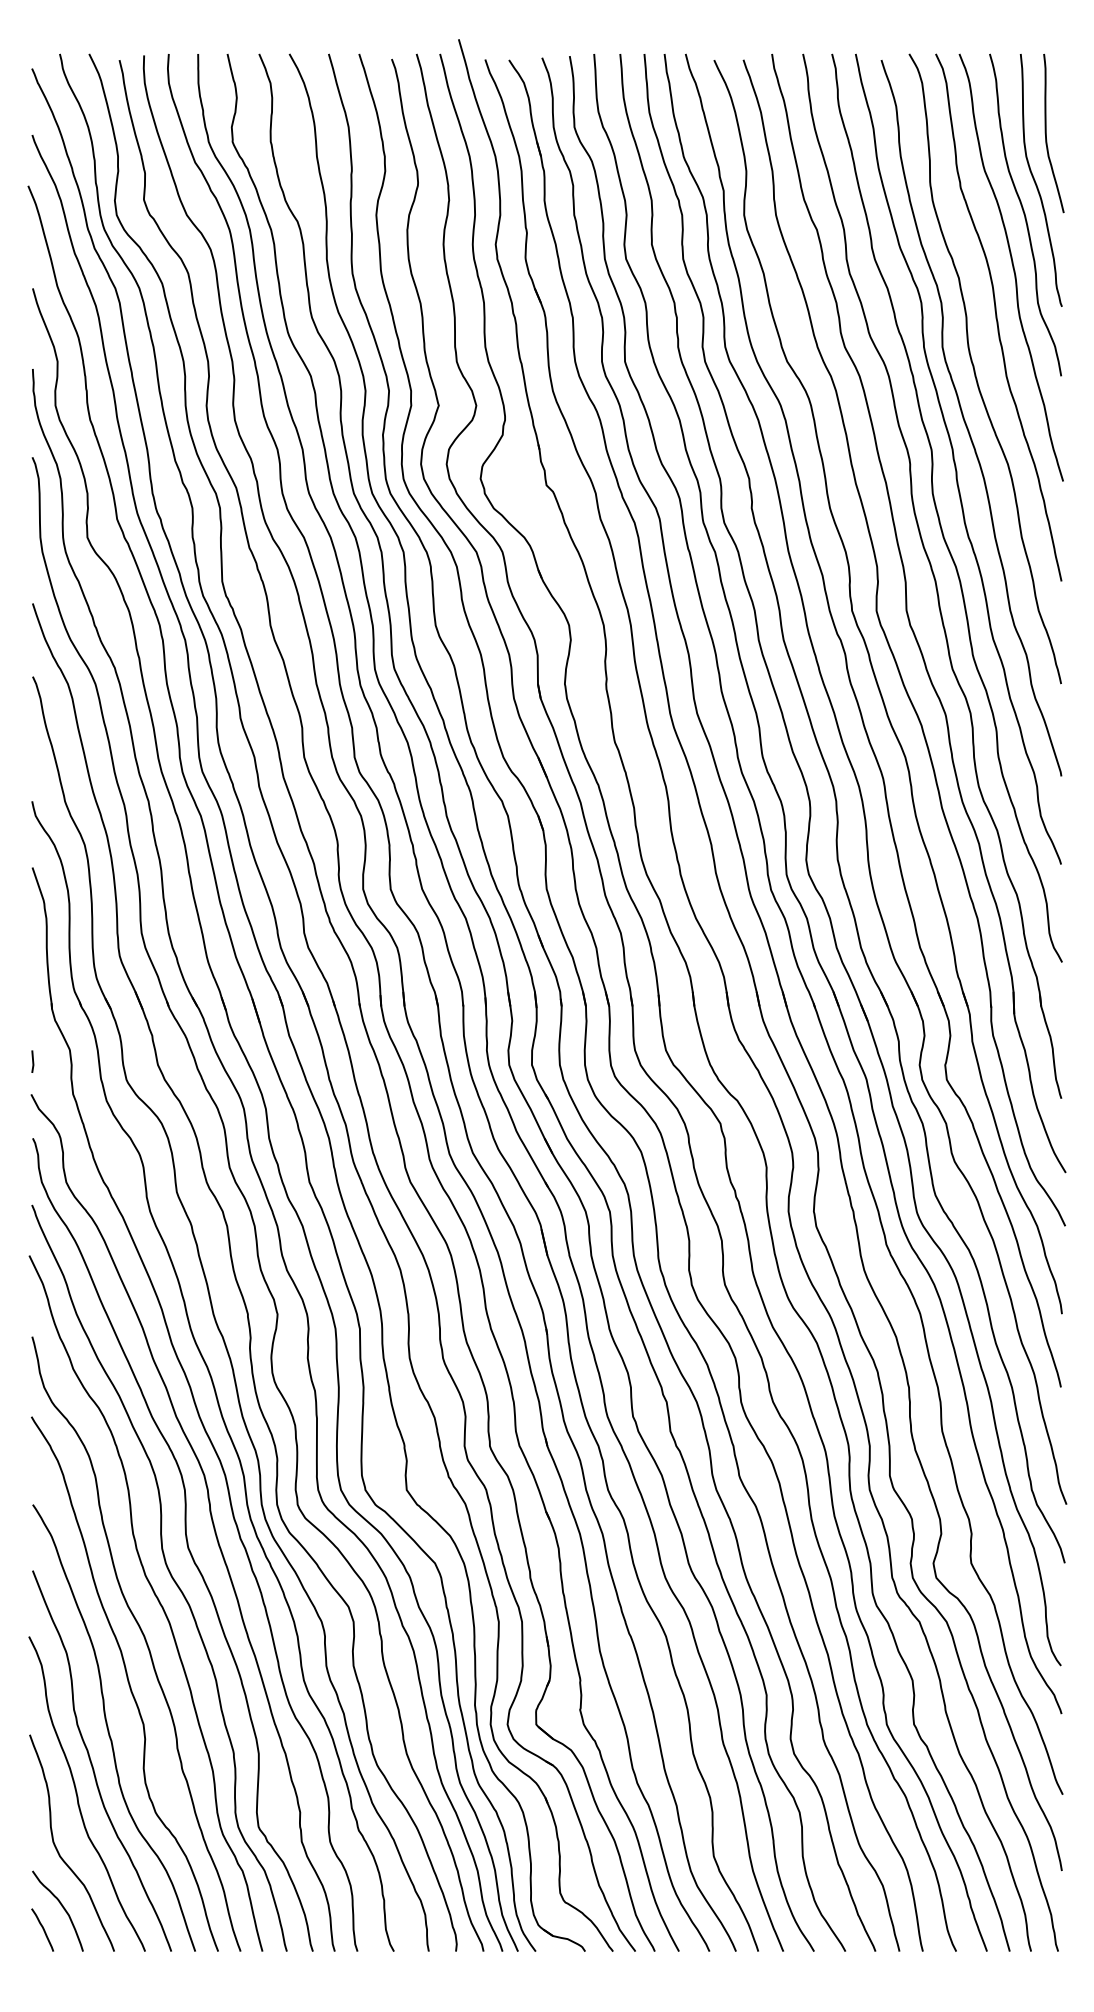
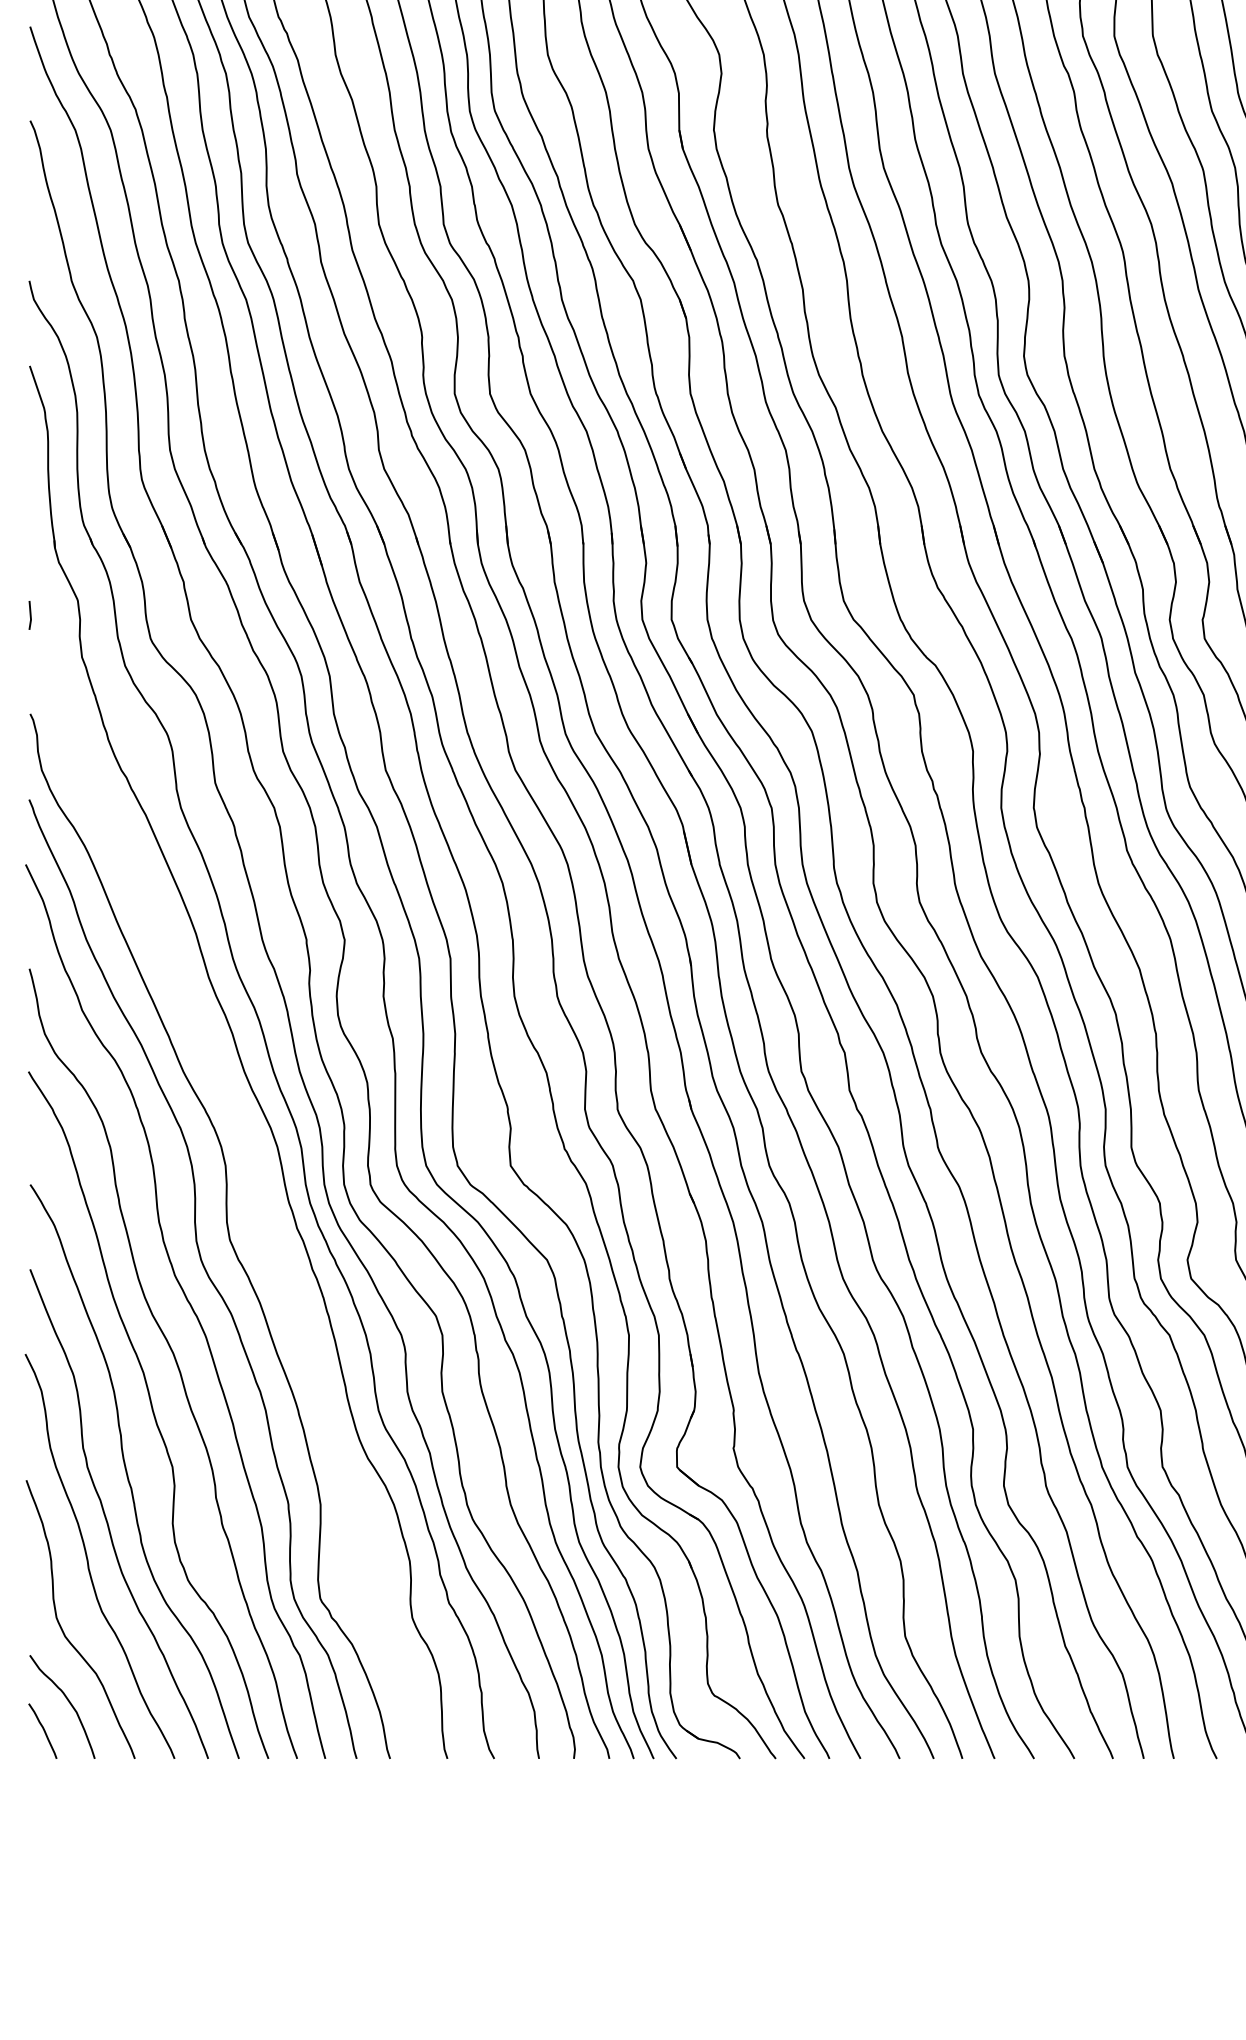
curve: (210, 1517) -> (258, 1201), removed

